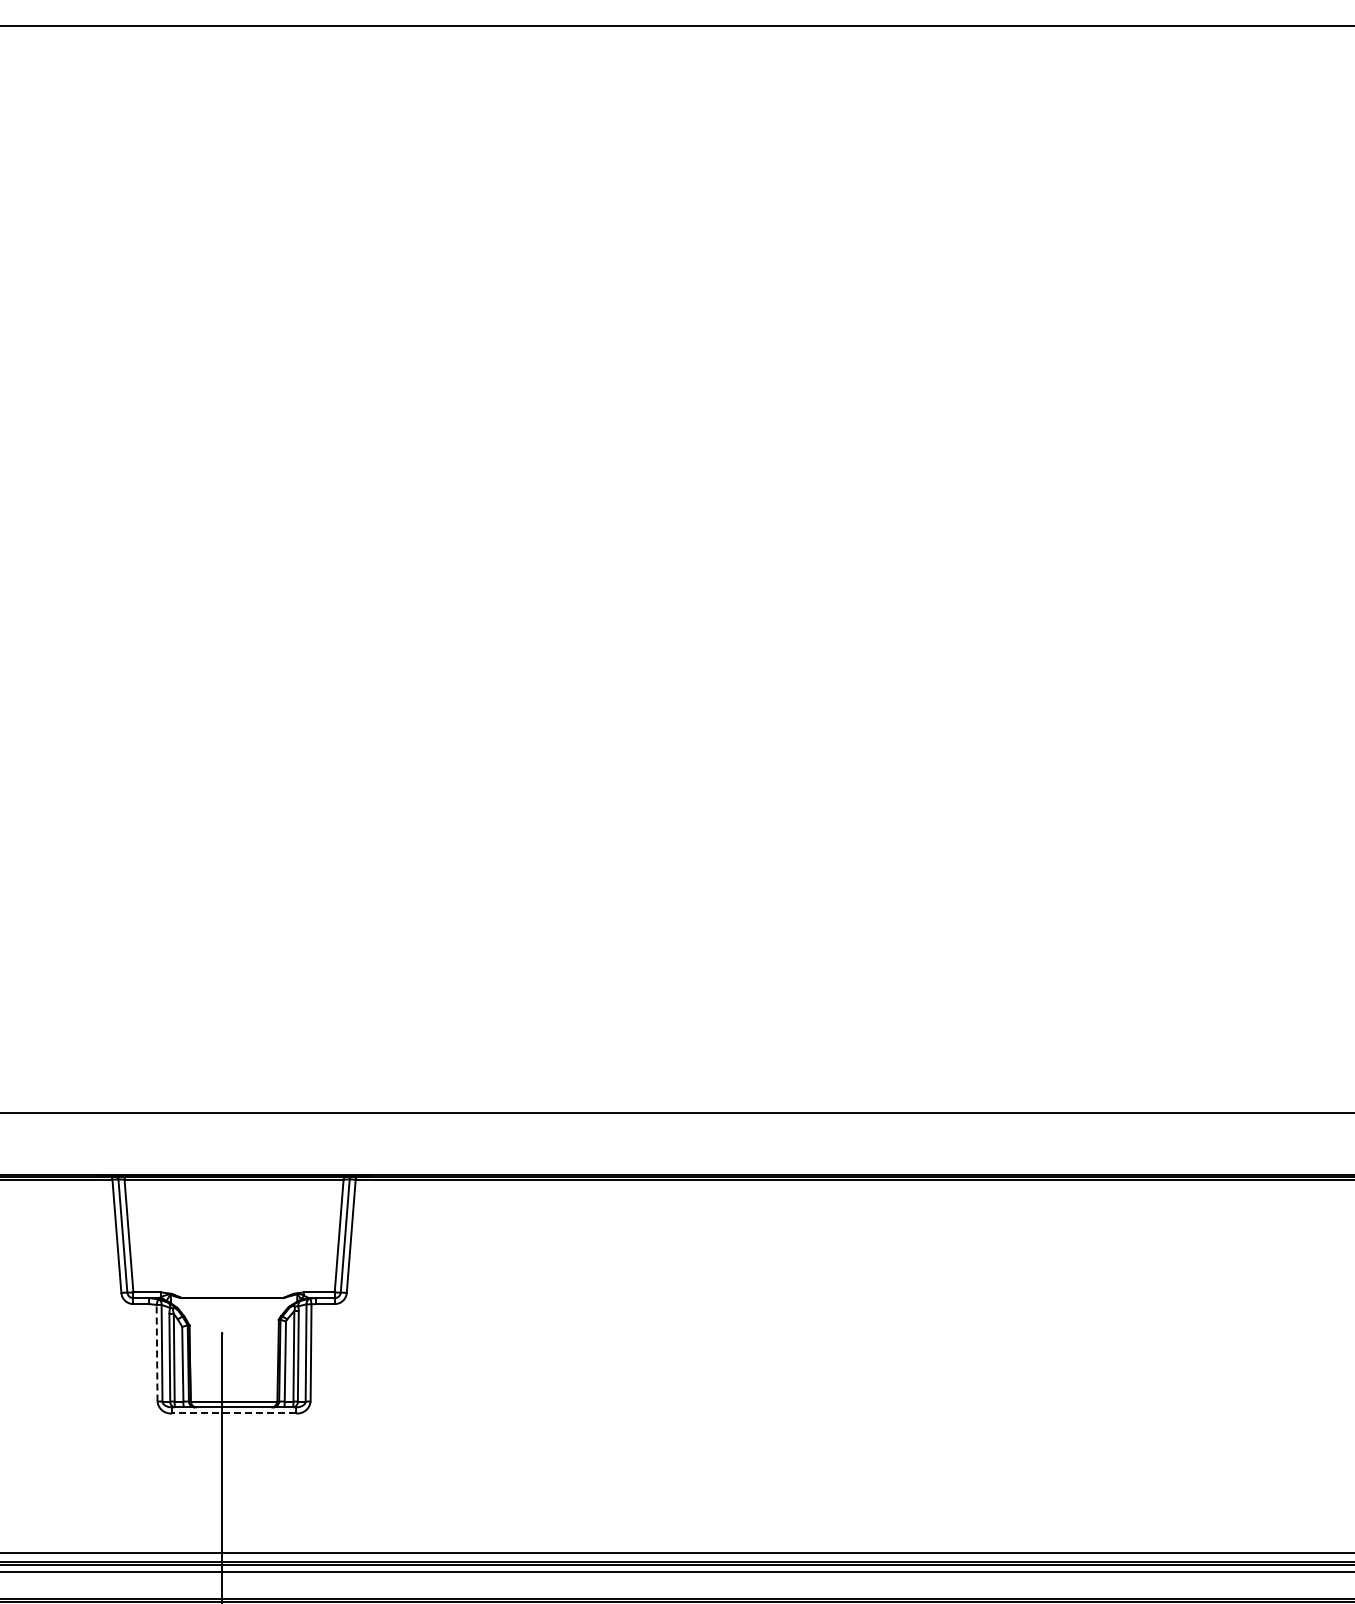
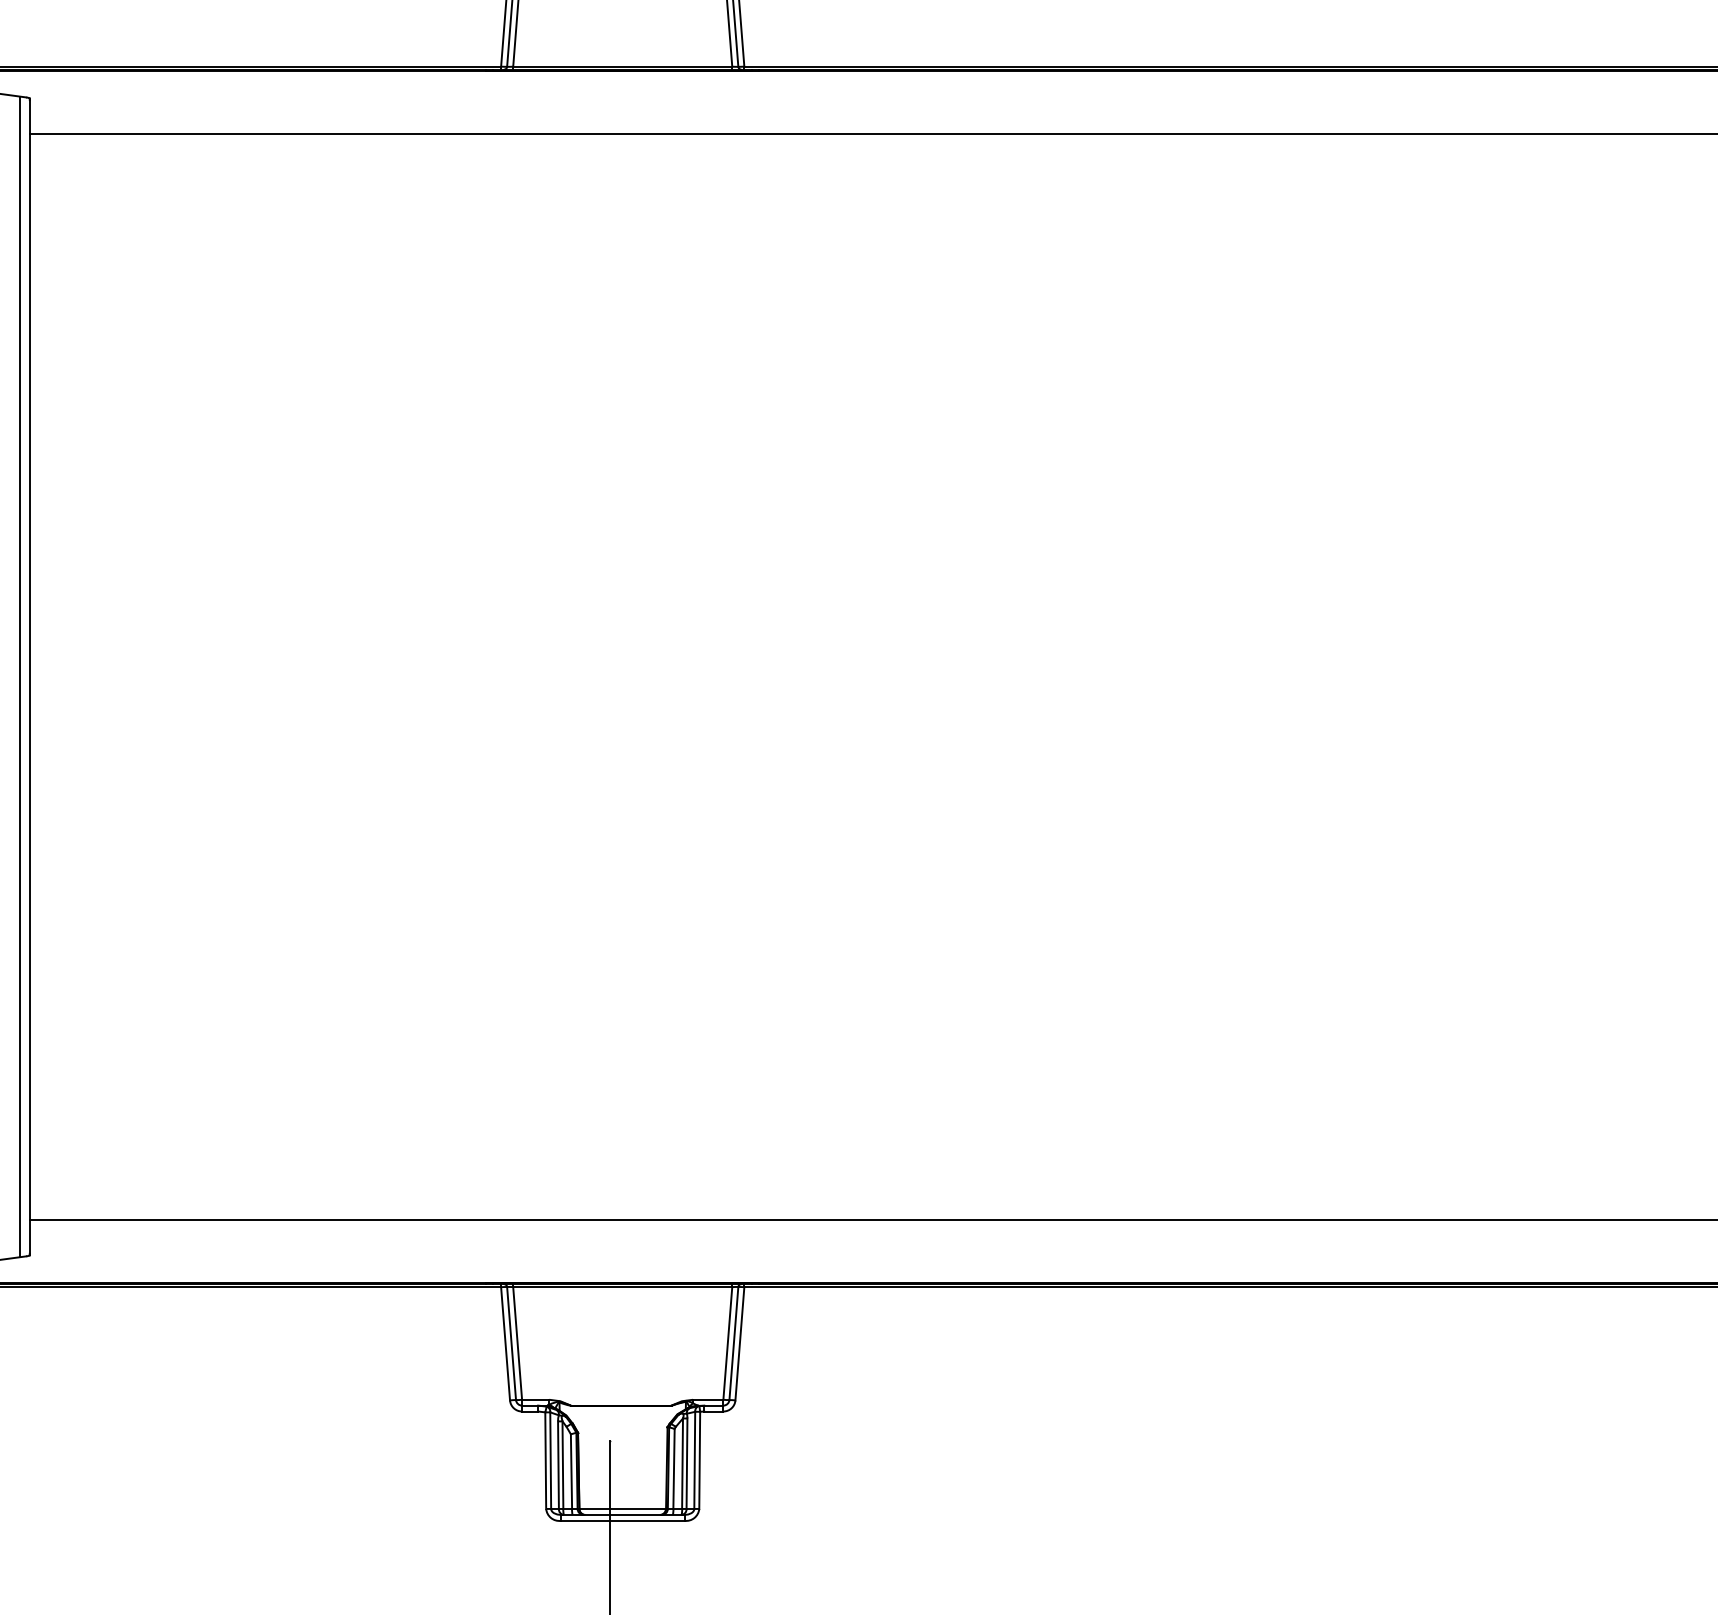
line: (156, 1353) -> (545, 1460), dashed -> solid
line: (233, 1413) -> (622, 1520), dashed -> solid

